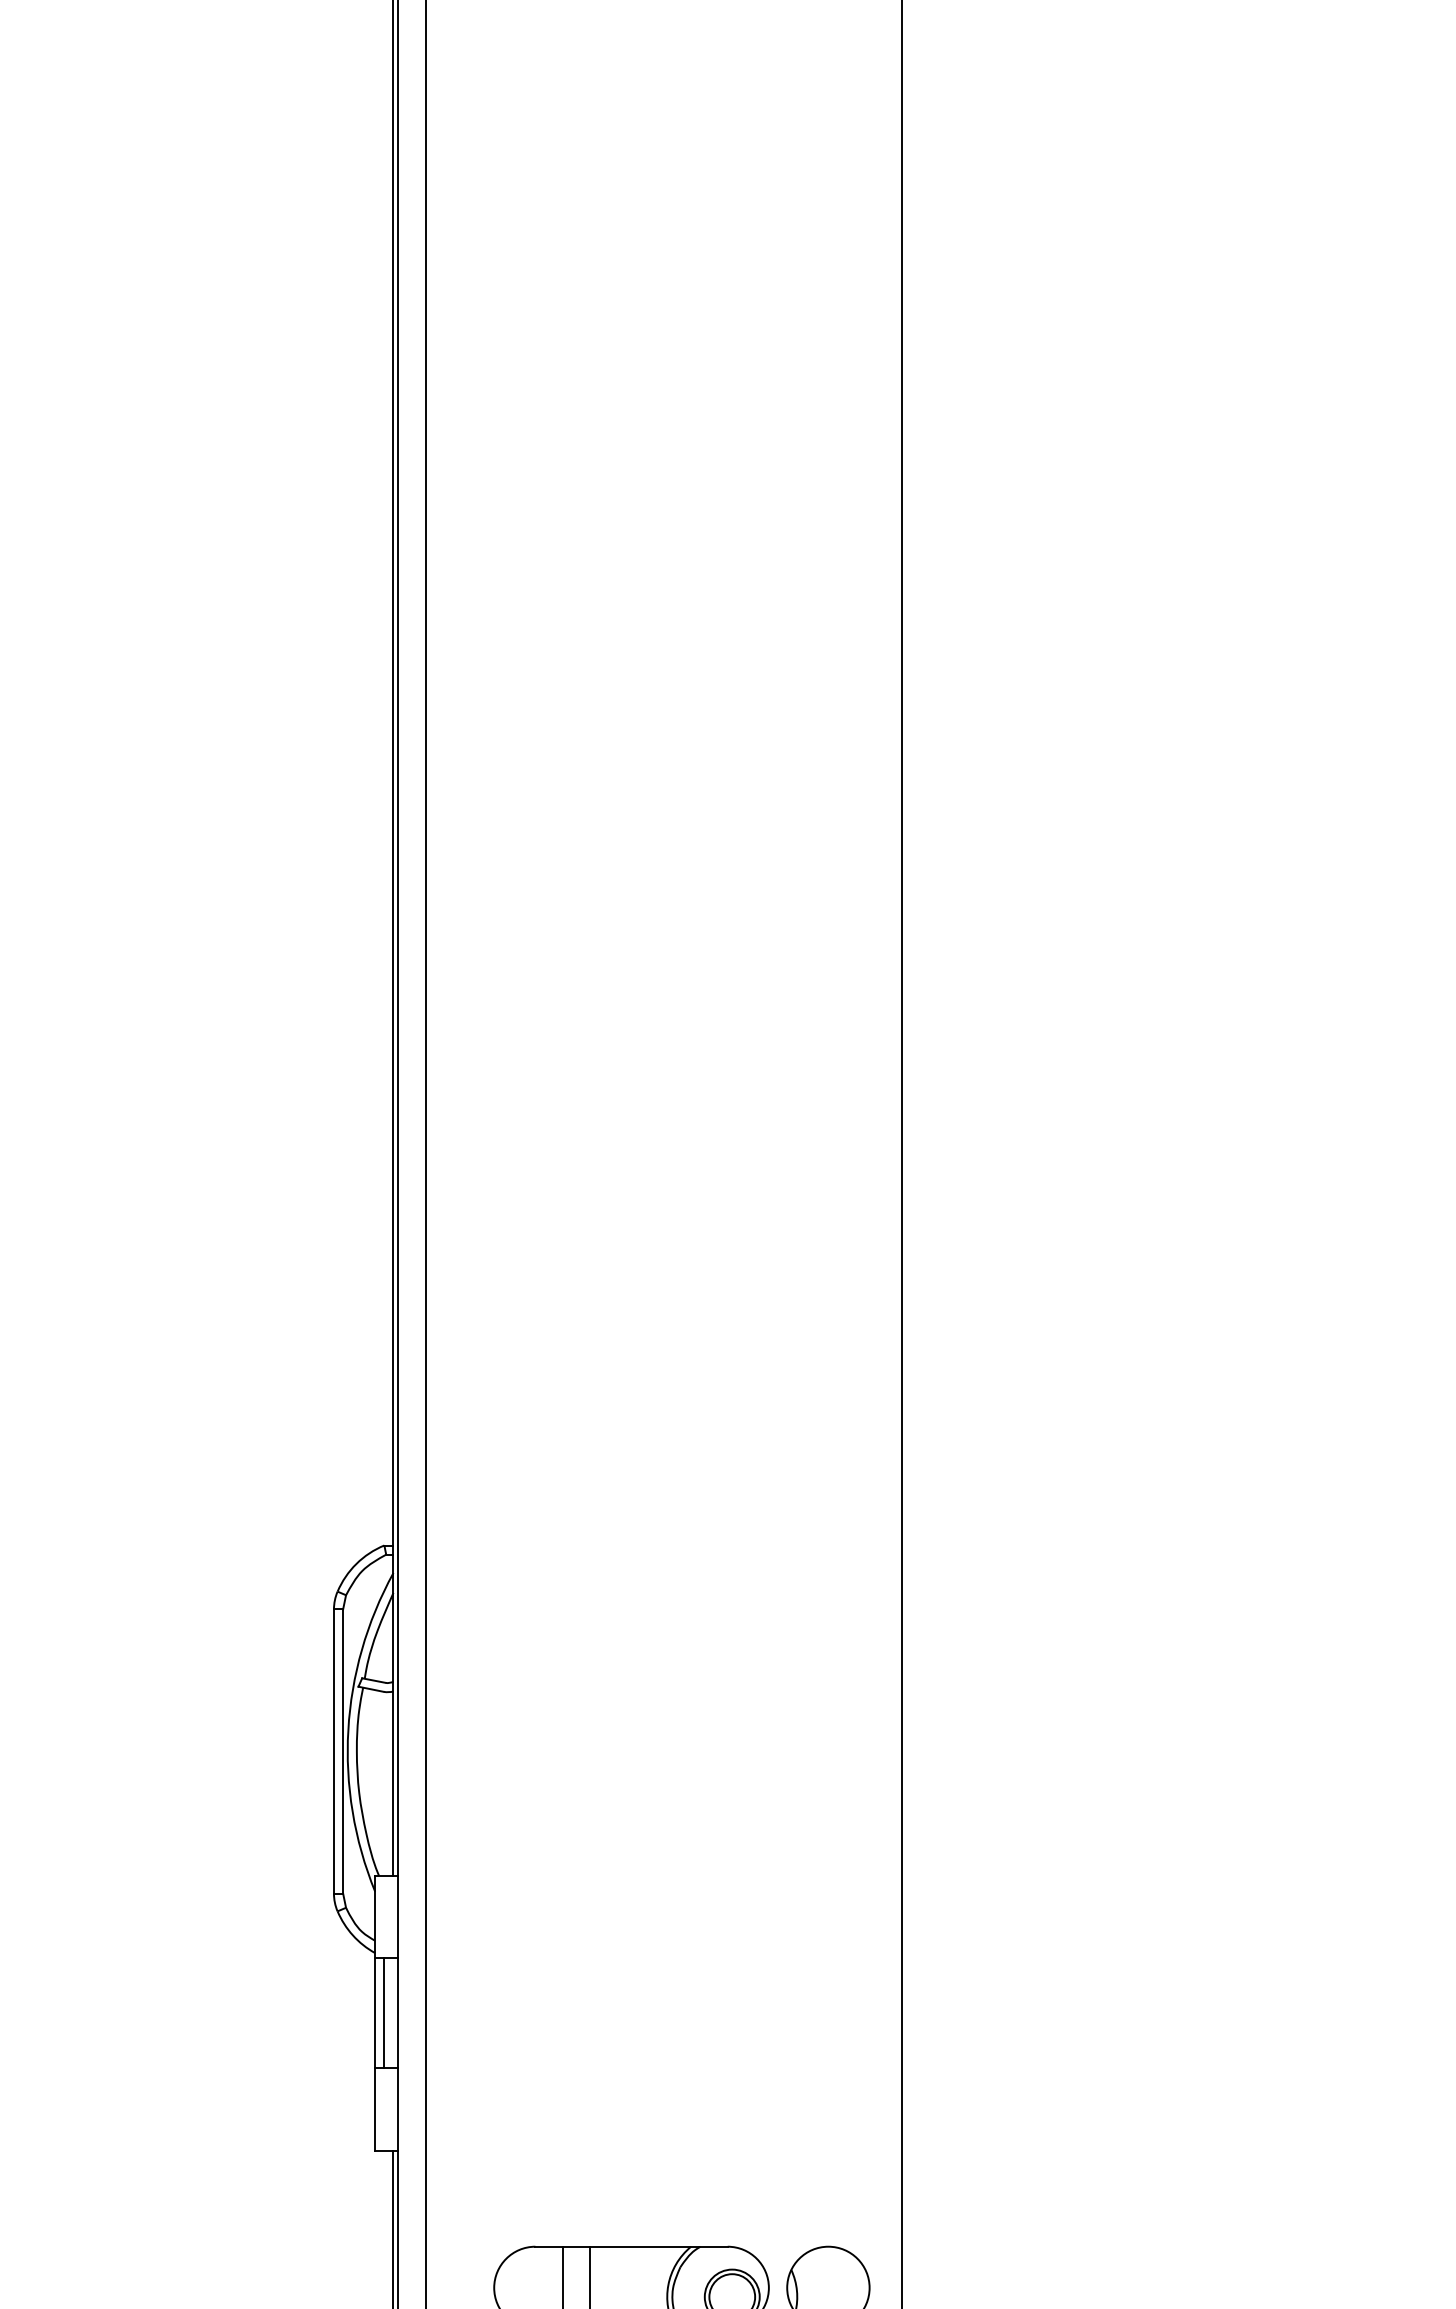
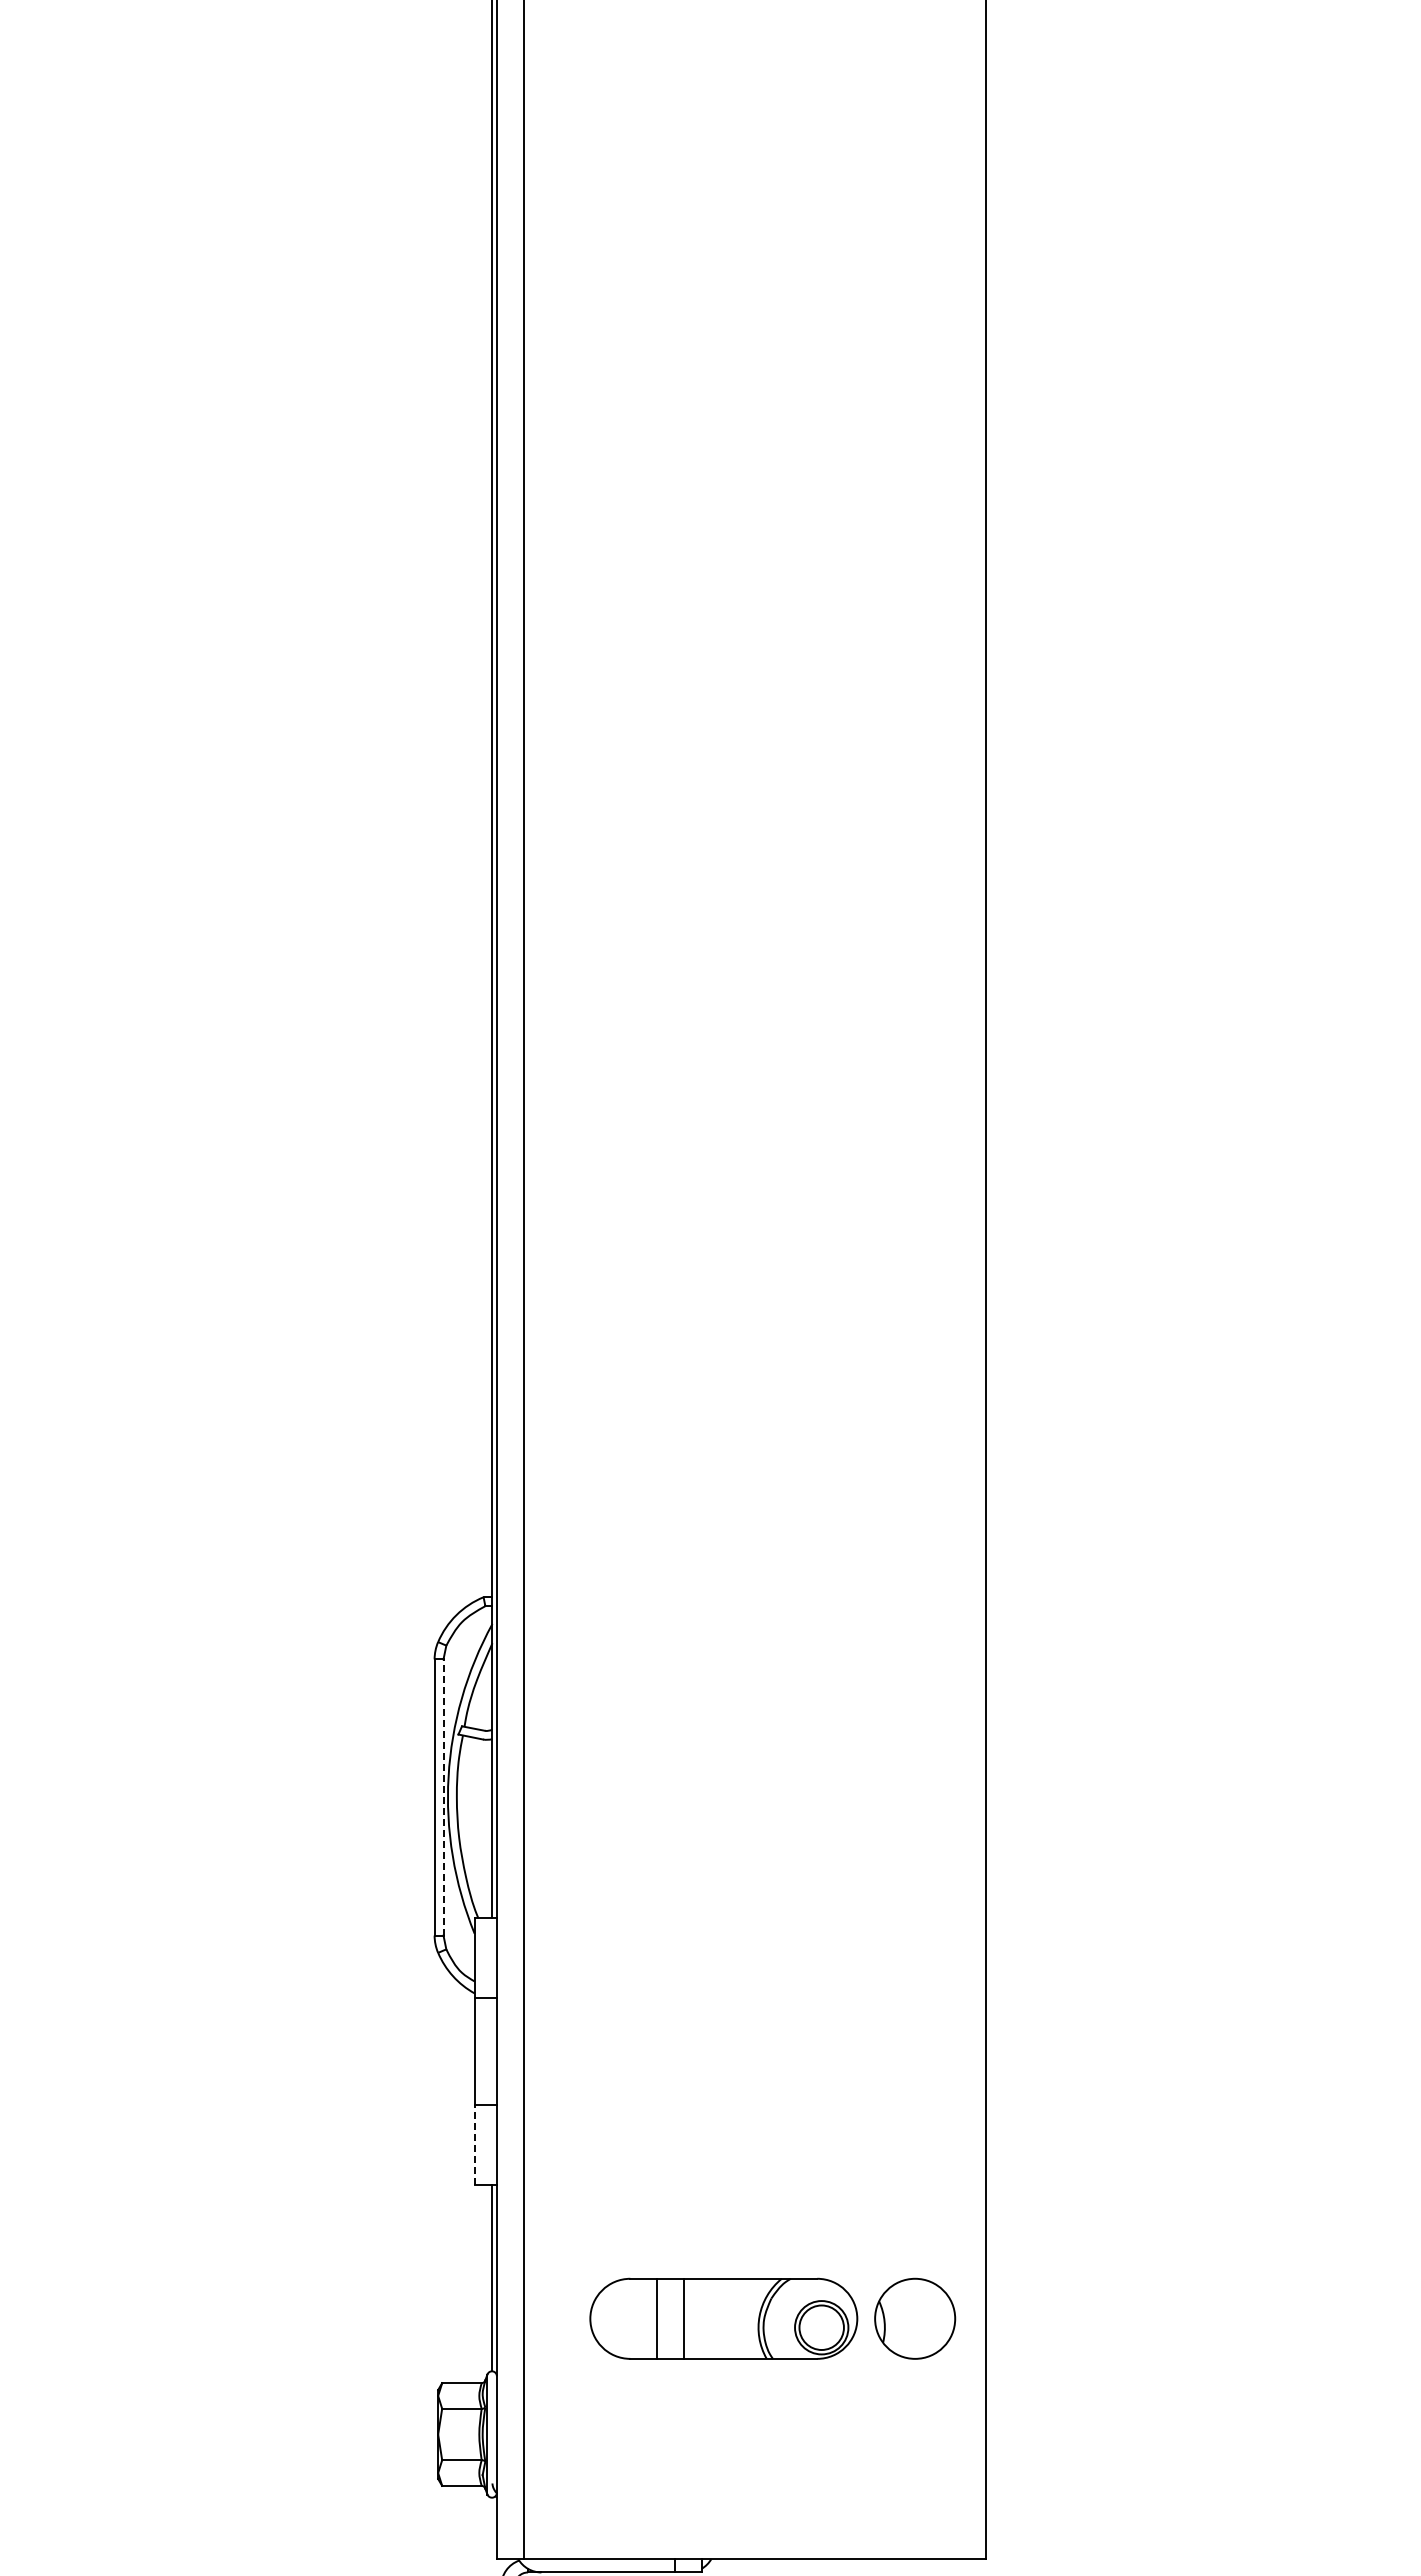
line: (343, 1750) -> (443, 1796), solid -> dashed
line: (384, 2012) -> (483, 2051), removed
line: (375, 2108) -> (474, 2144), solid -> dashed

